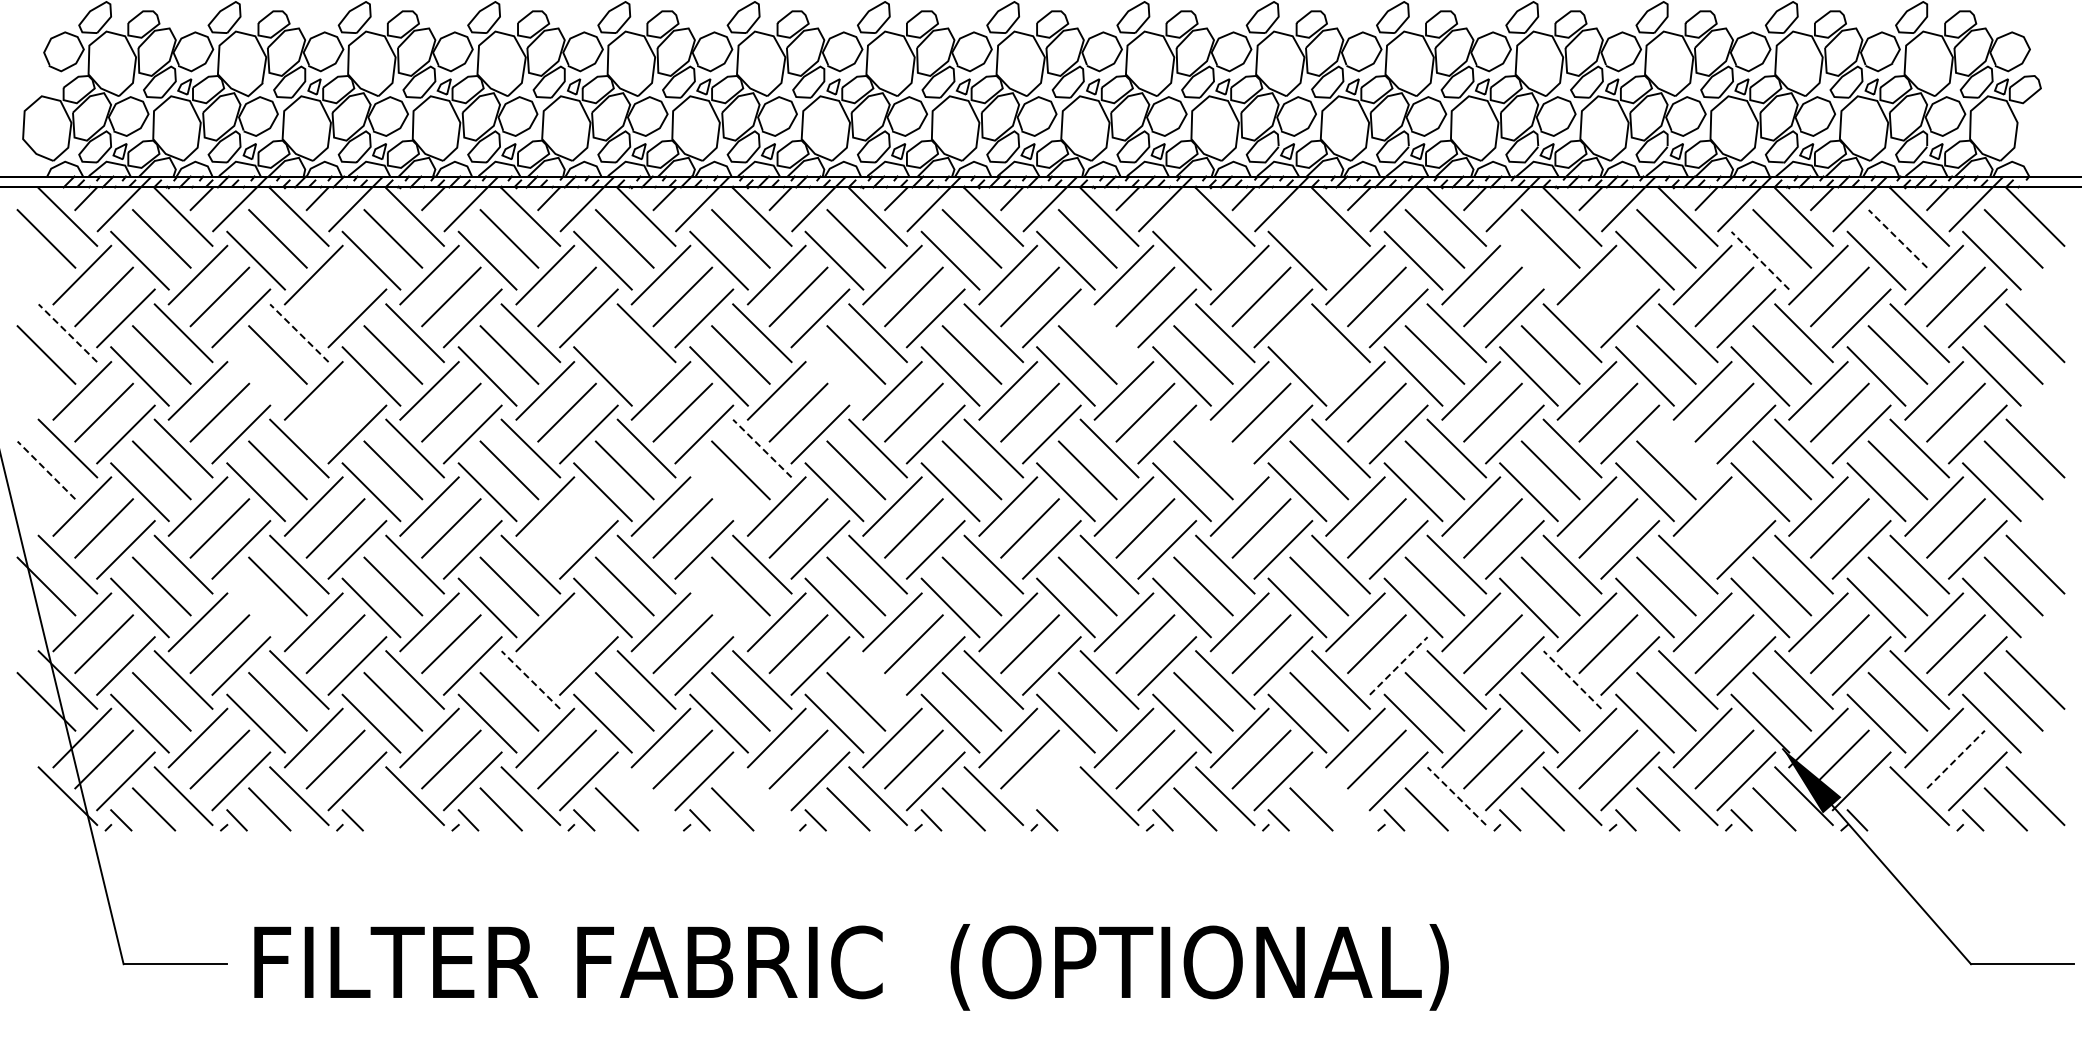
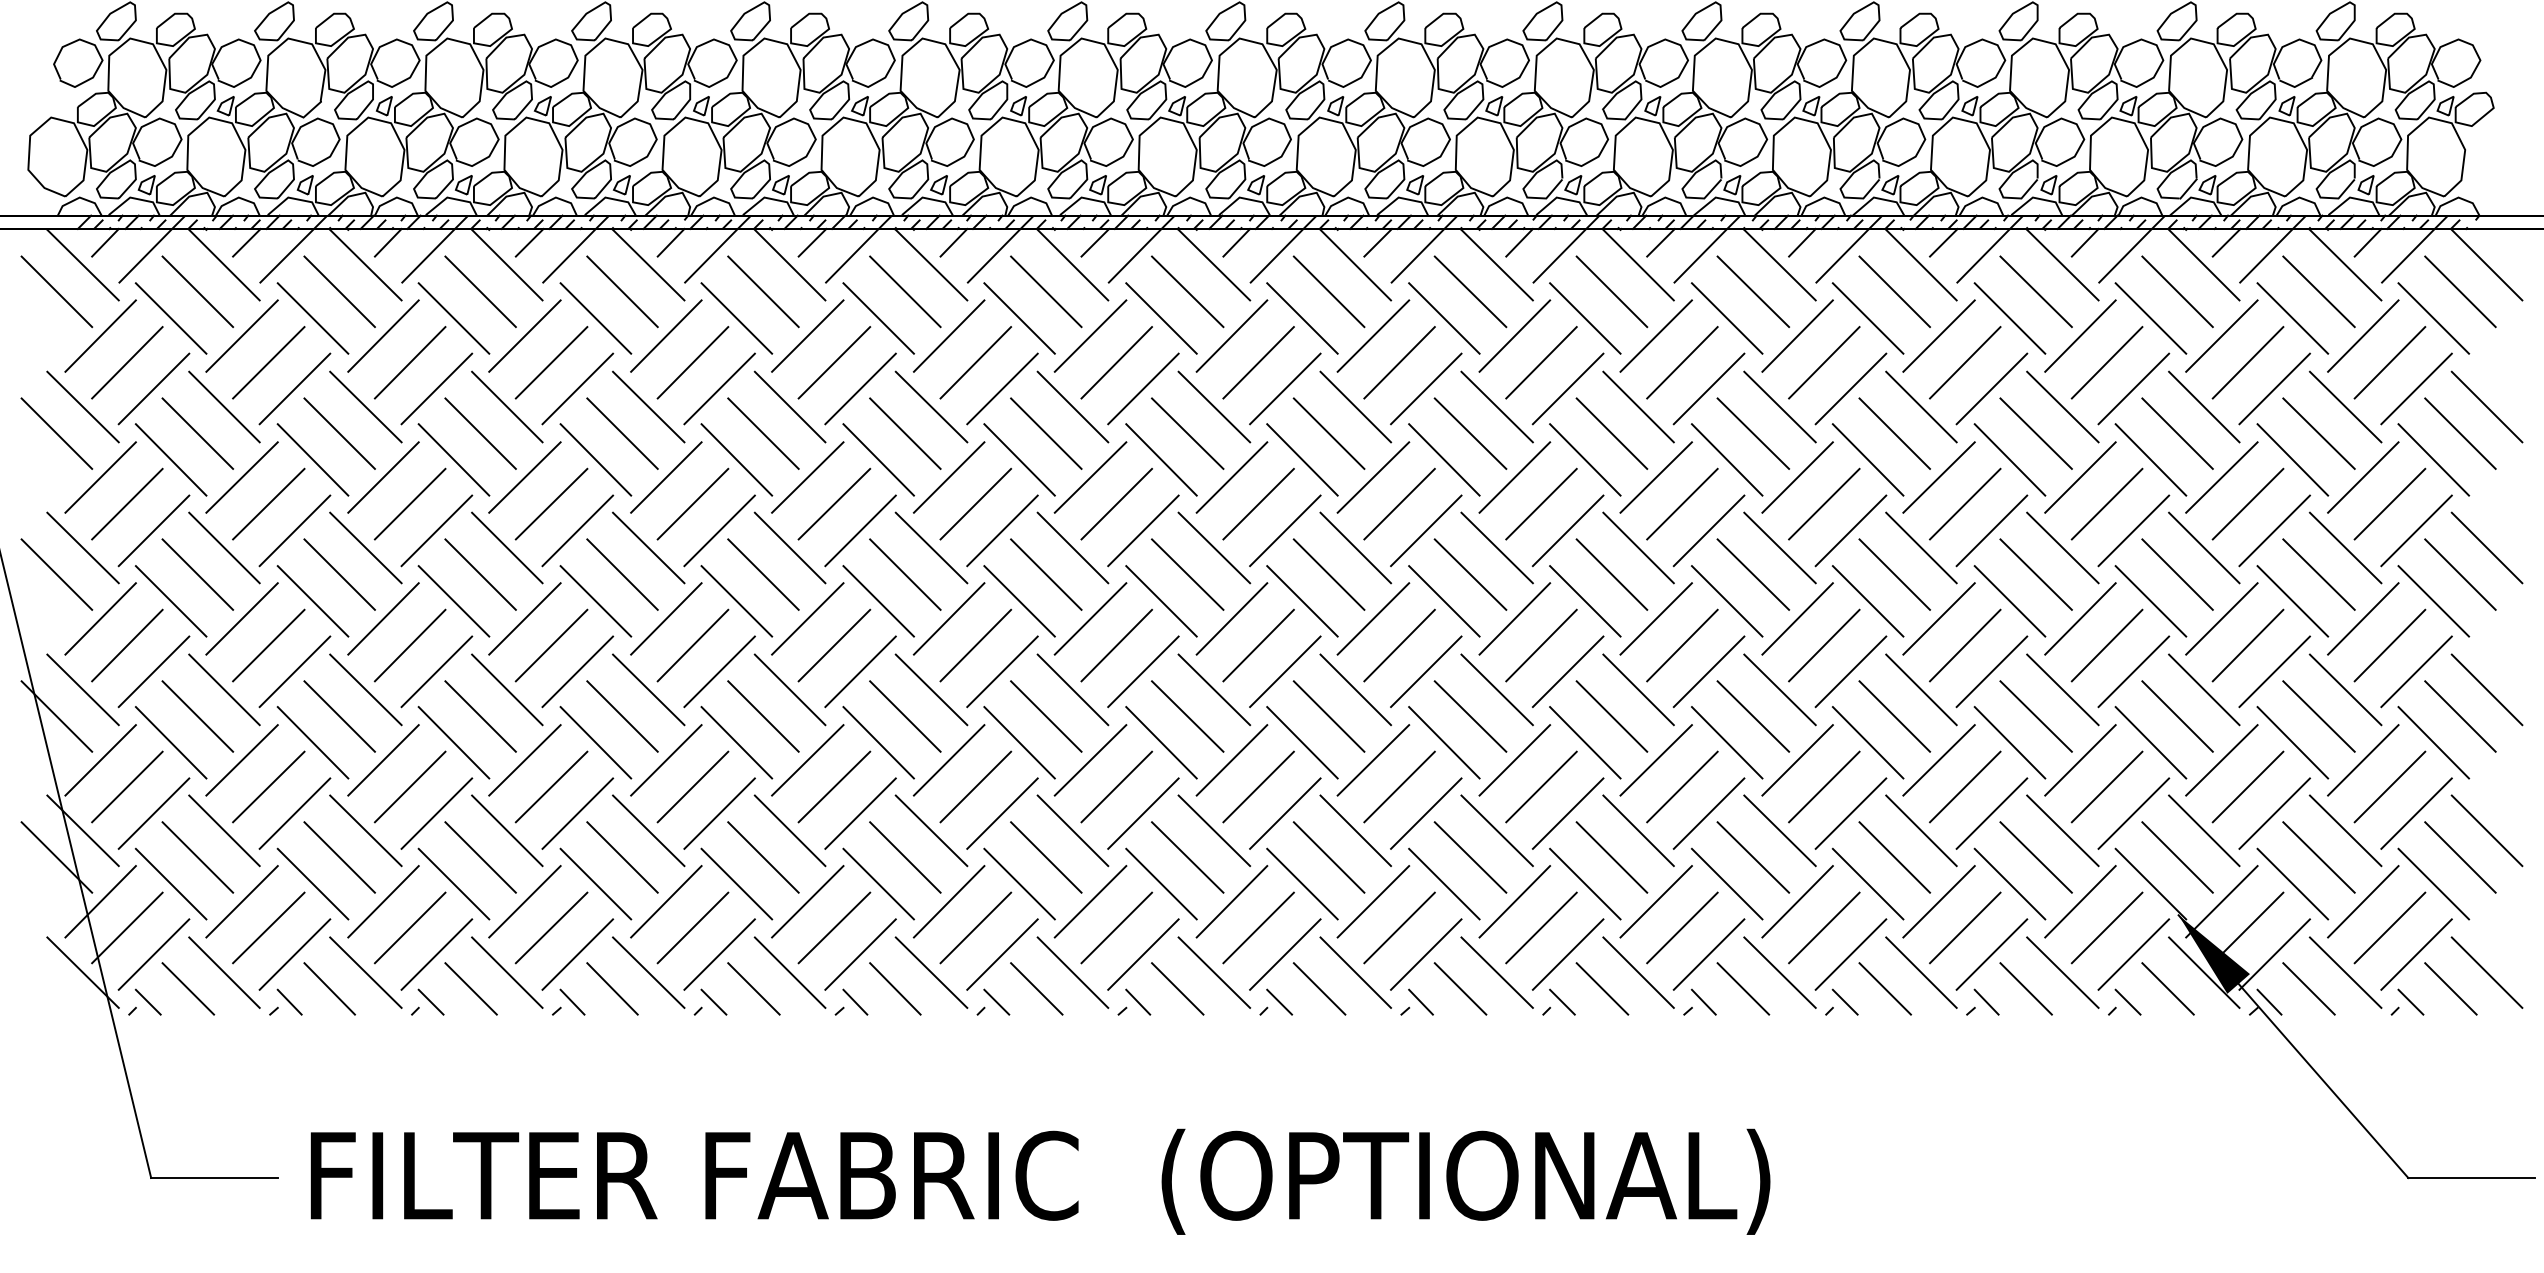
line: (1203, 238) -> (1470, 291), added
line: (1319, 238) -> (1612, 291), added
line: (1897, 238) -> (2318, 291), dashed -> solid
line: (1528, 260) -> (1867, 318), added
line: (1760, 260) -> (2151, 318), dashed -> solid
line: (335, 296) -> (410, 362), added
line: (1608, 296) -> (1965, 362), added
line: (67, 332) -> (82, 406), dashed -> solid
line: (299, 332) -> (366, 406), dashed -> solid
line: (1109, 333) -> (1355, 407), added
line: (624, 354) -> (763, 433), added
line: (1319, 354) -> (1612, 433), added
line: (255, 376) -> (312, 459), added
line: (834, 376) -> (1019, 459), added
line: (335, 412) -> (410, 503), added
line: (762, 448) -> (931, 547), dashed -> solid
line: (1225, 448) -> (1497, 547), added
line: (1688, 448) -> (2063, 547), added
line: (46, 470) -> (56, 574), dashed -> solid
line: (718, 492) -> (877, 601), added
line: (566, 528) -> (692, 645), added
line: (1724, 528) -> (2107, 645), added
line: (255, 607) -> (312, 742), added
line: (718, 607) -> (877, 742), added
line: (566, 644) -> (692, 787), added
line: (1398, 666) -> (1708, 814), dashed -> solid
line: (530, 679) -> (648, 830), dashed -> solid
line: (877, 679) -> (1072, 830), added
line: (1572, 680) -> (1921, 831), dashed -> solid
line: (1956, 759) -> (2390, 927), dashed -> solid
line: (1051, 781) -> (1284, 954), added
line: (1456, 795) -> (1779, 971), dashed -> solid
line: (646, 796) -> (789, 973), added
line: (762, 796) -> (931, 973), added
line: (1340, 796) -> (1637, 973), added
line: (385, 809) -> (471, 988), added
line: (1079, 809) -> (1319, 988), added
line: (1889, 809) -> (2308, 988), added

